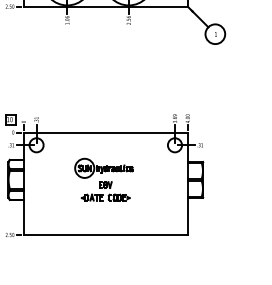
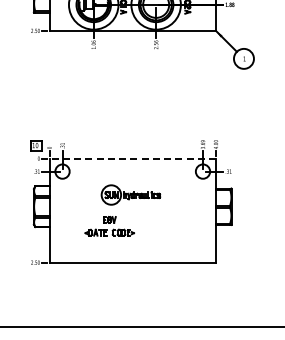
line: (105, 132) -> (132, 158), solid -> dashed
part: (105, 191) -> (109, 226), moved

